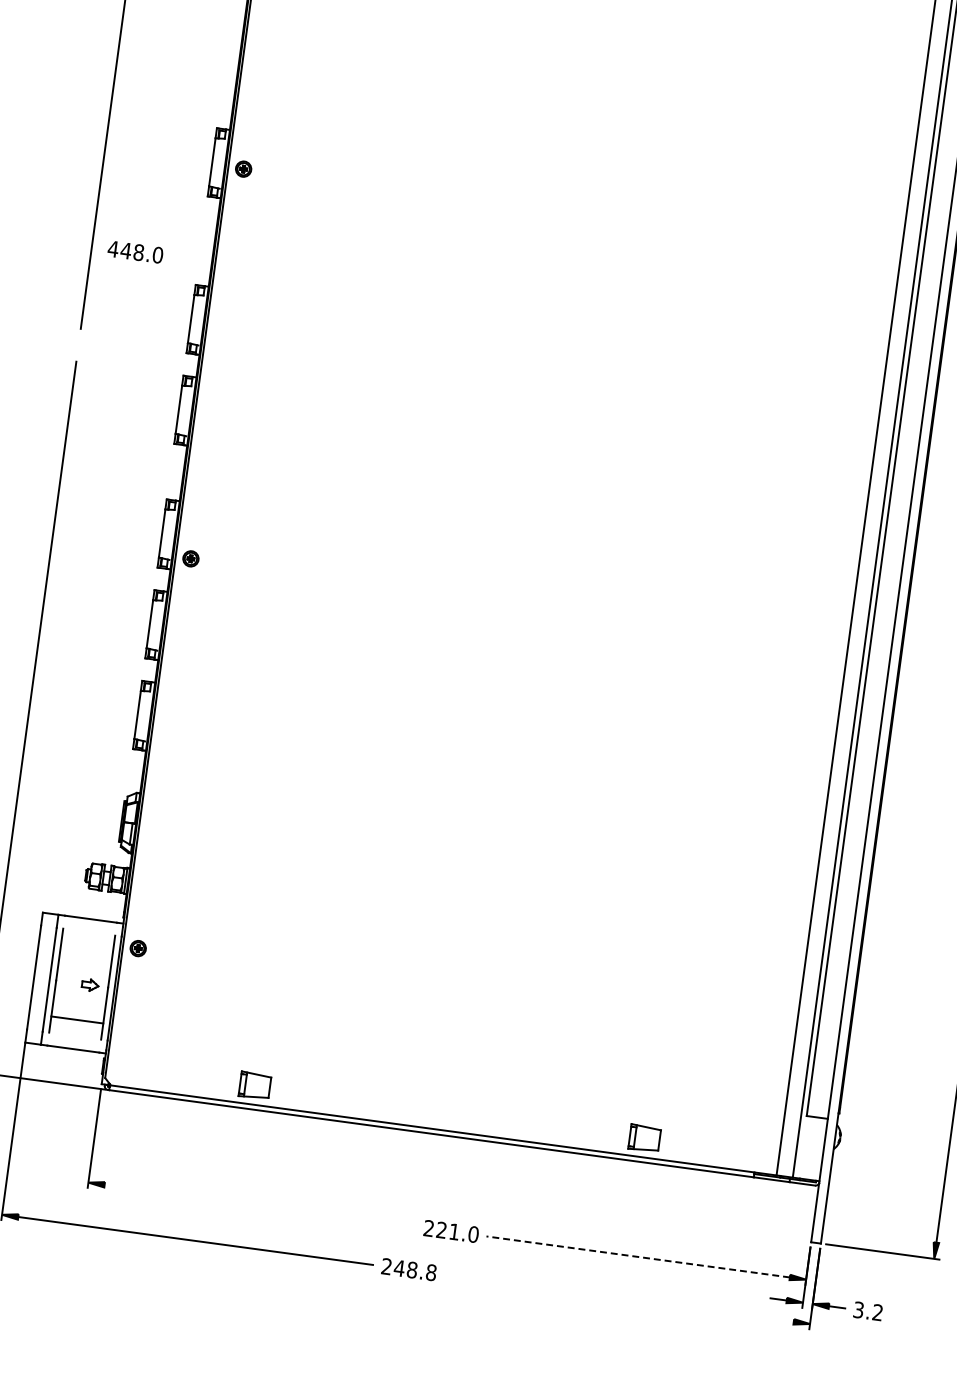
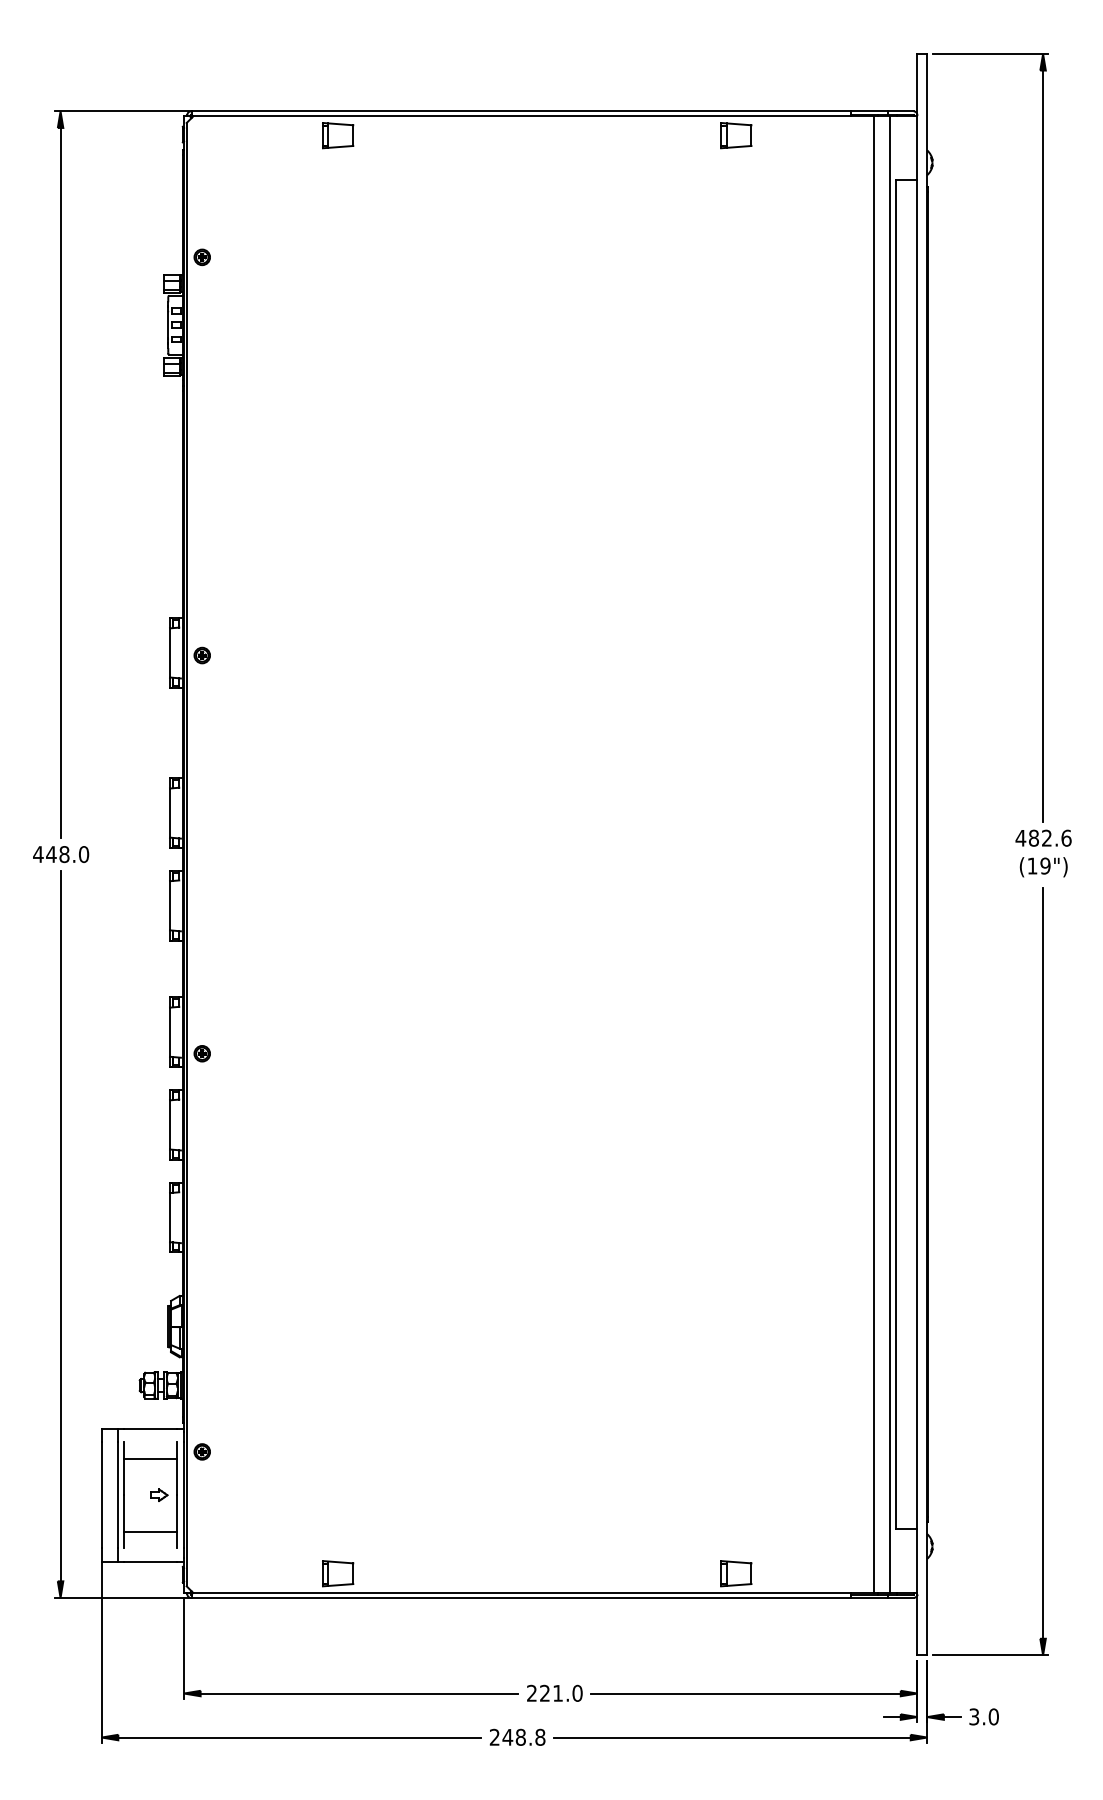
text: (135, 252) -> (61, 854), moved
line: (86, 948) -> (150, 1458), added
line: (259, 1205) -> (358, 1693), added
line: (637, 1256) -> (745, 1693), dashed -> solid
line: (618, 1298) -> (731, 1737), added
text: (877, 1312) -> (993, 1716), 3.2 -> 3.0

